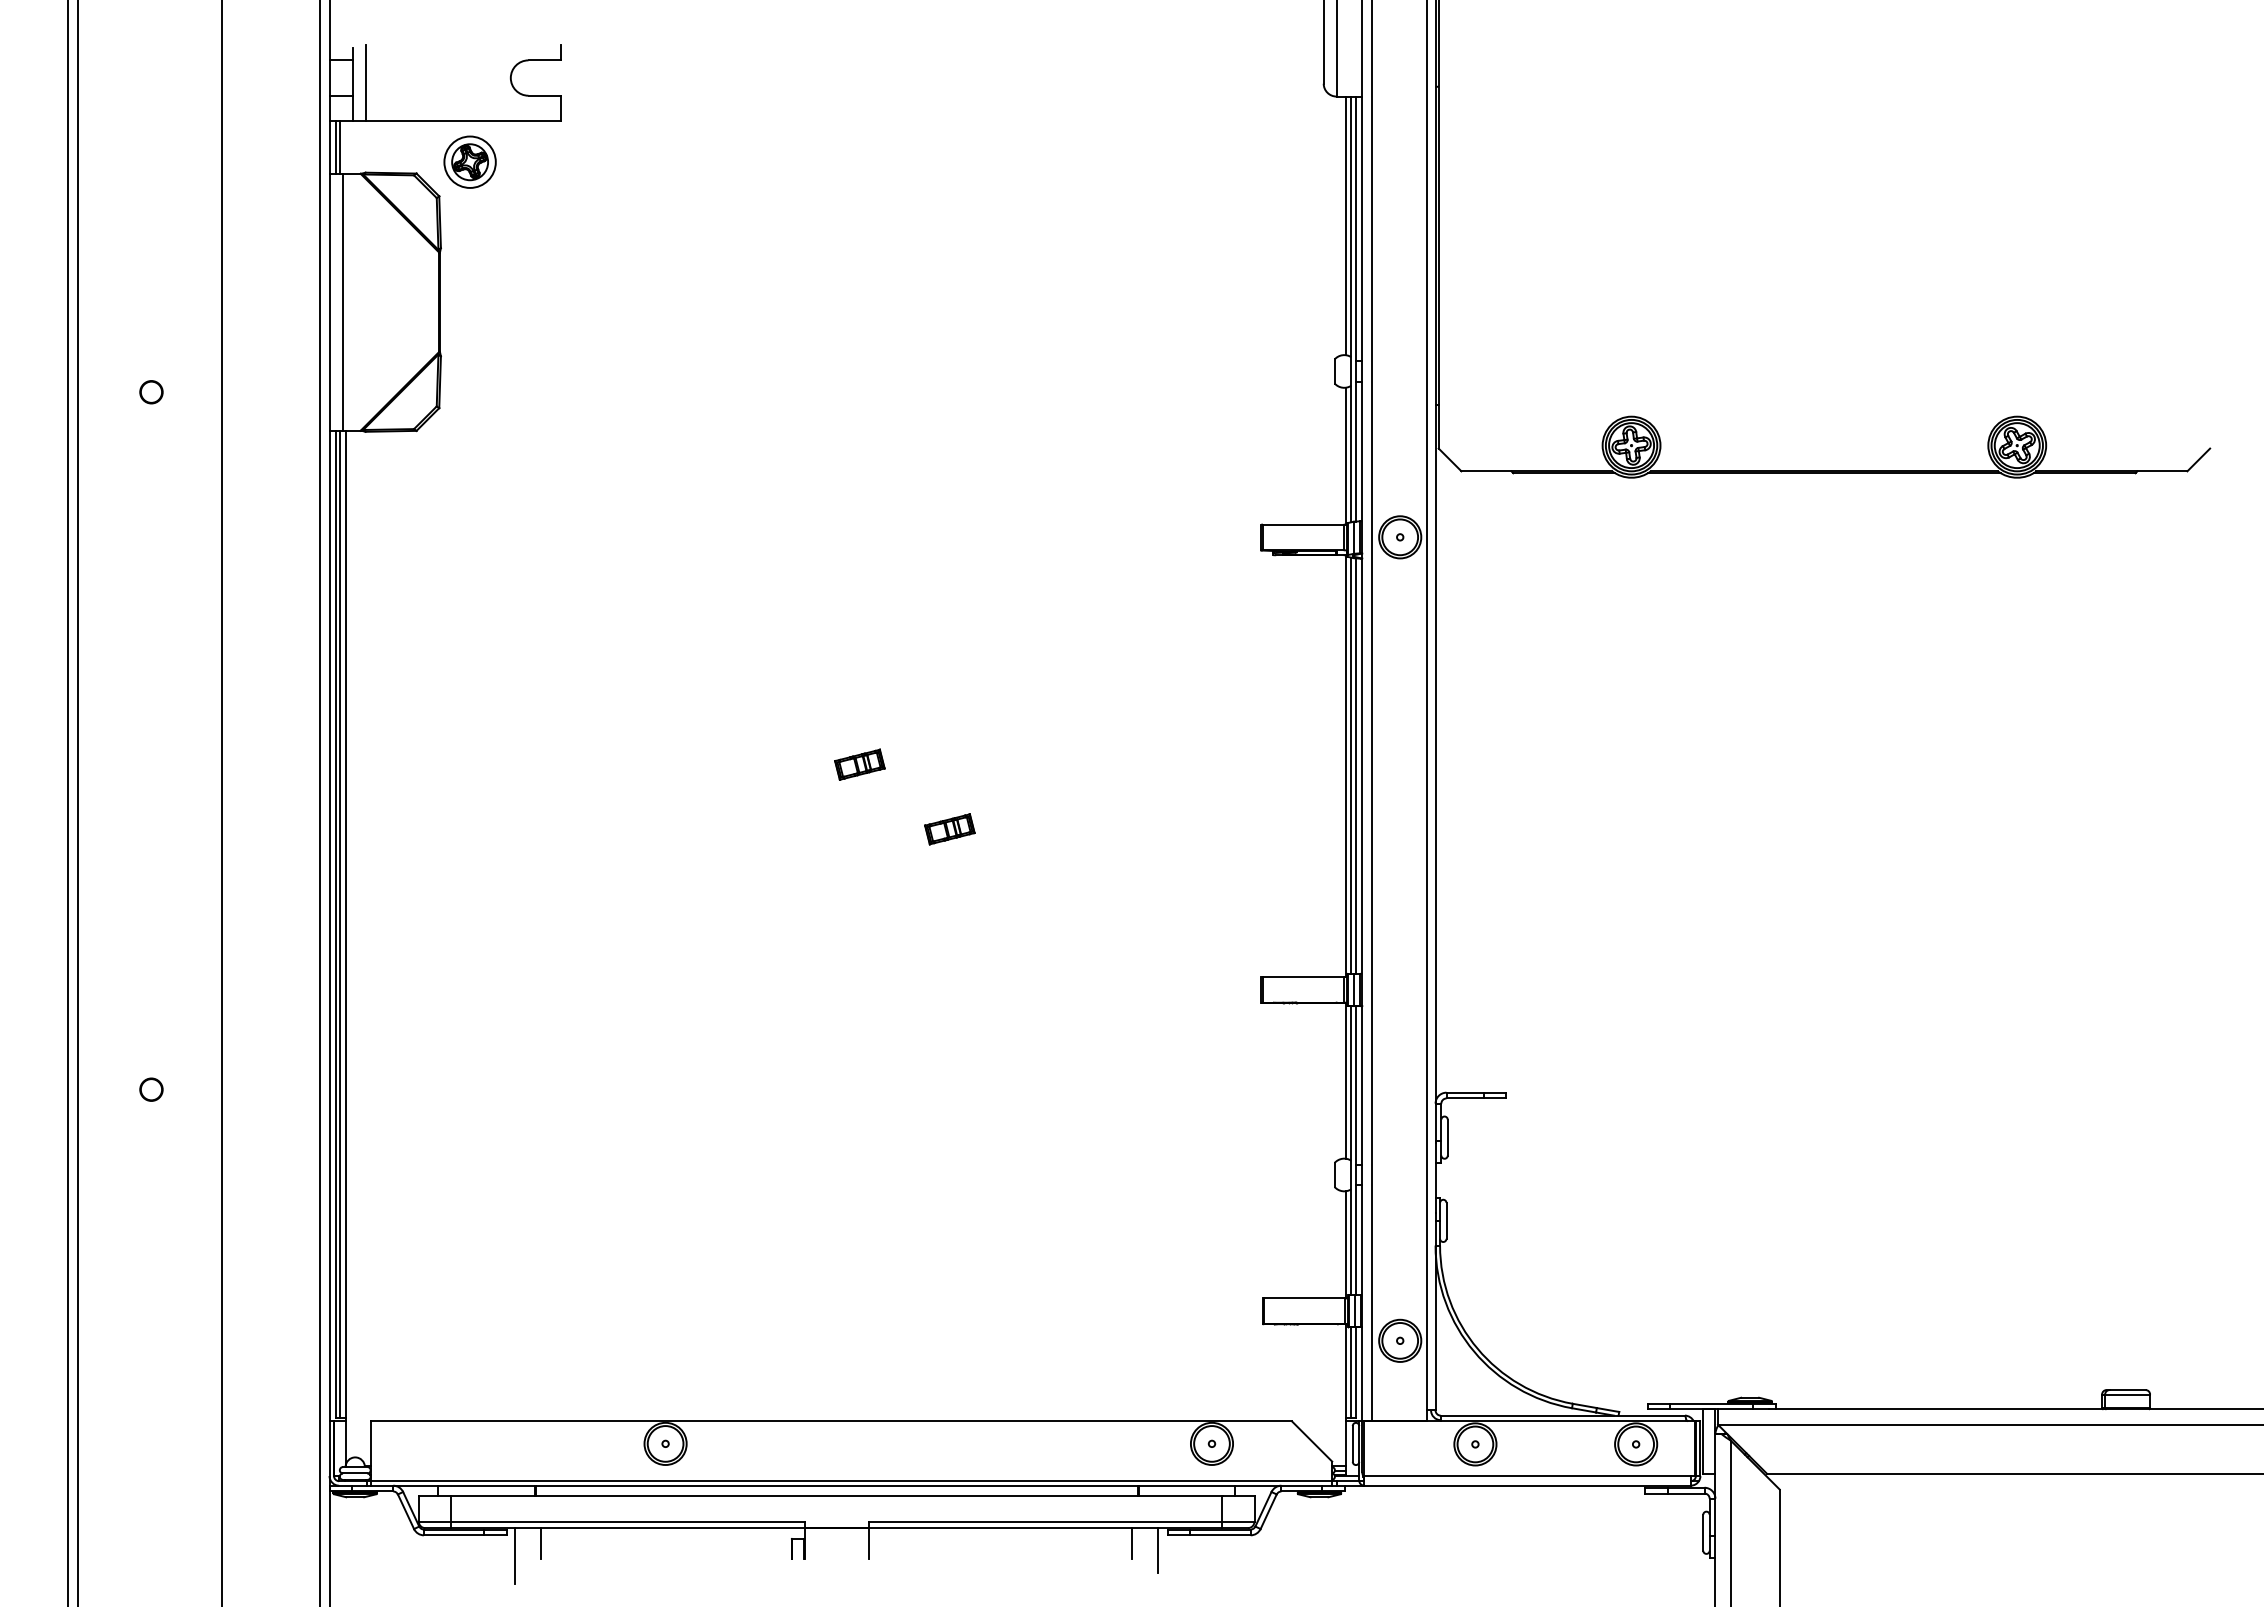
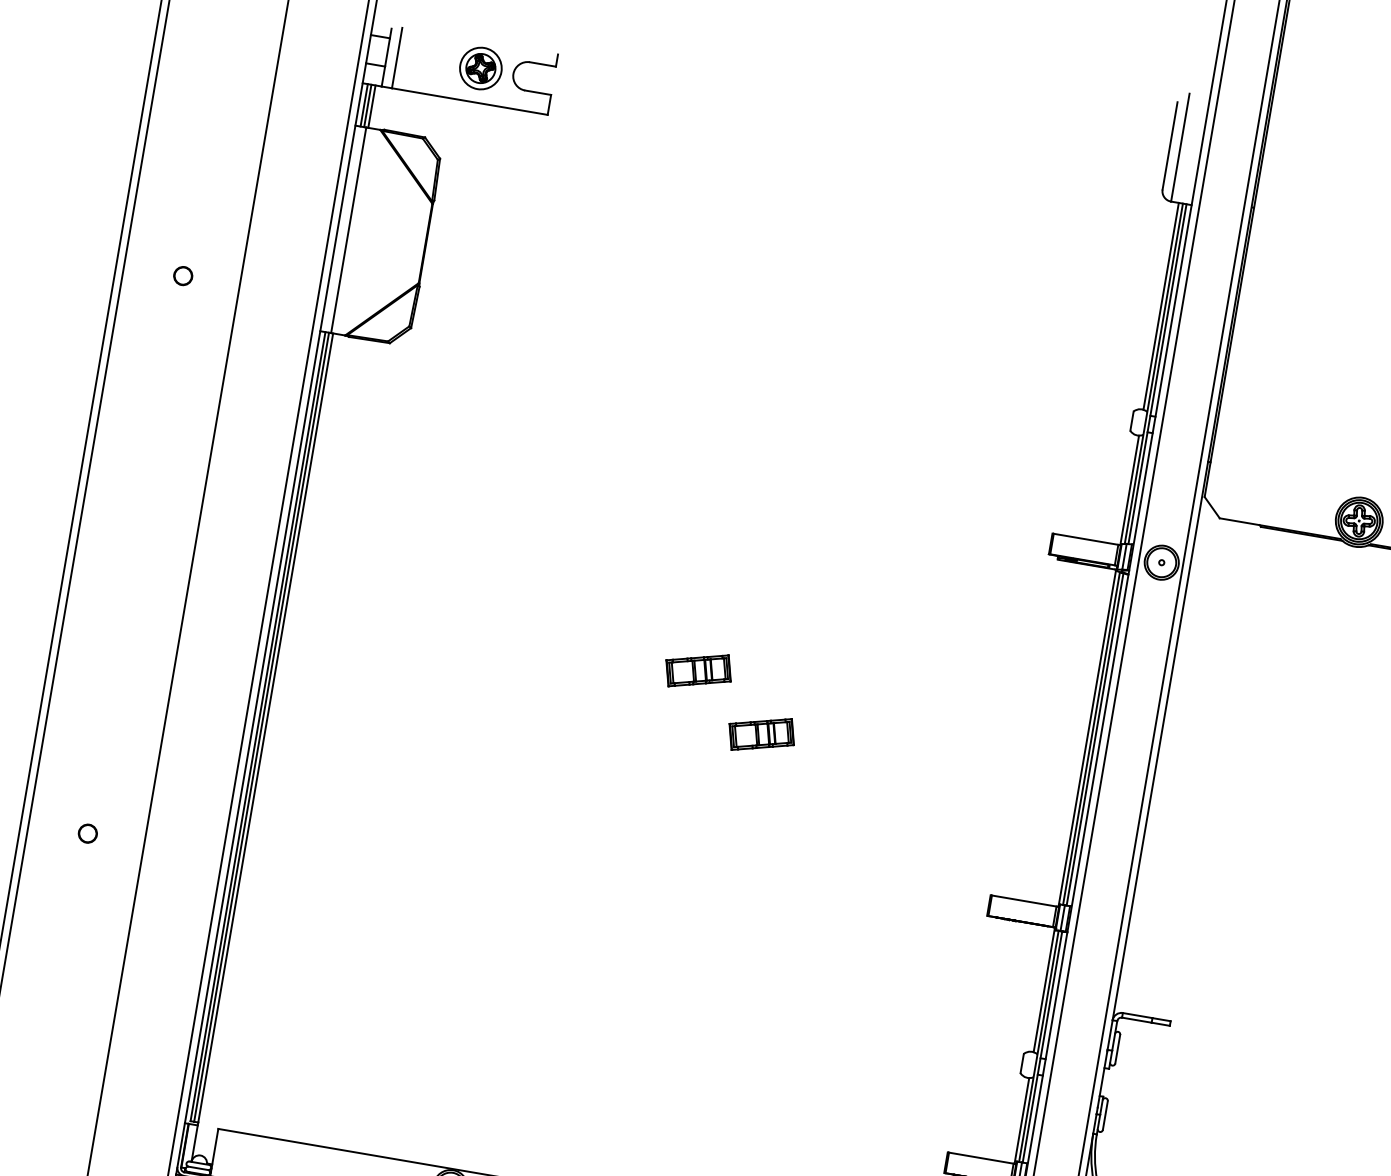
line: (345, 146) -> (371, 106), added
part: (469, 161) -> (480, 67), moved
part: (859, 764) -> (698, 670), size x1.67
part: (949, 829) -> (761, 734), size x1.67

